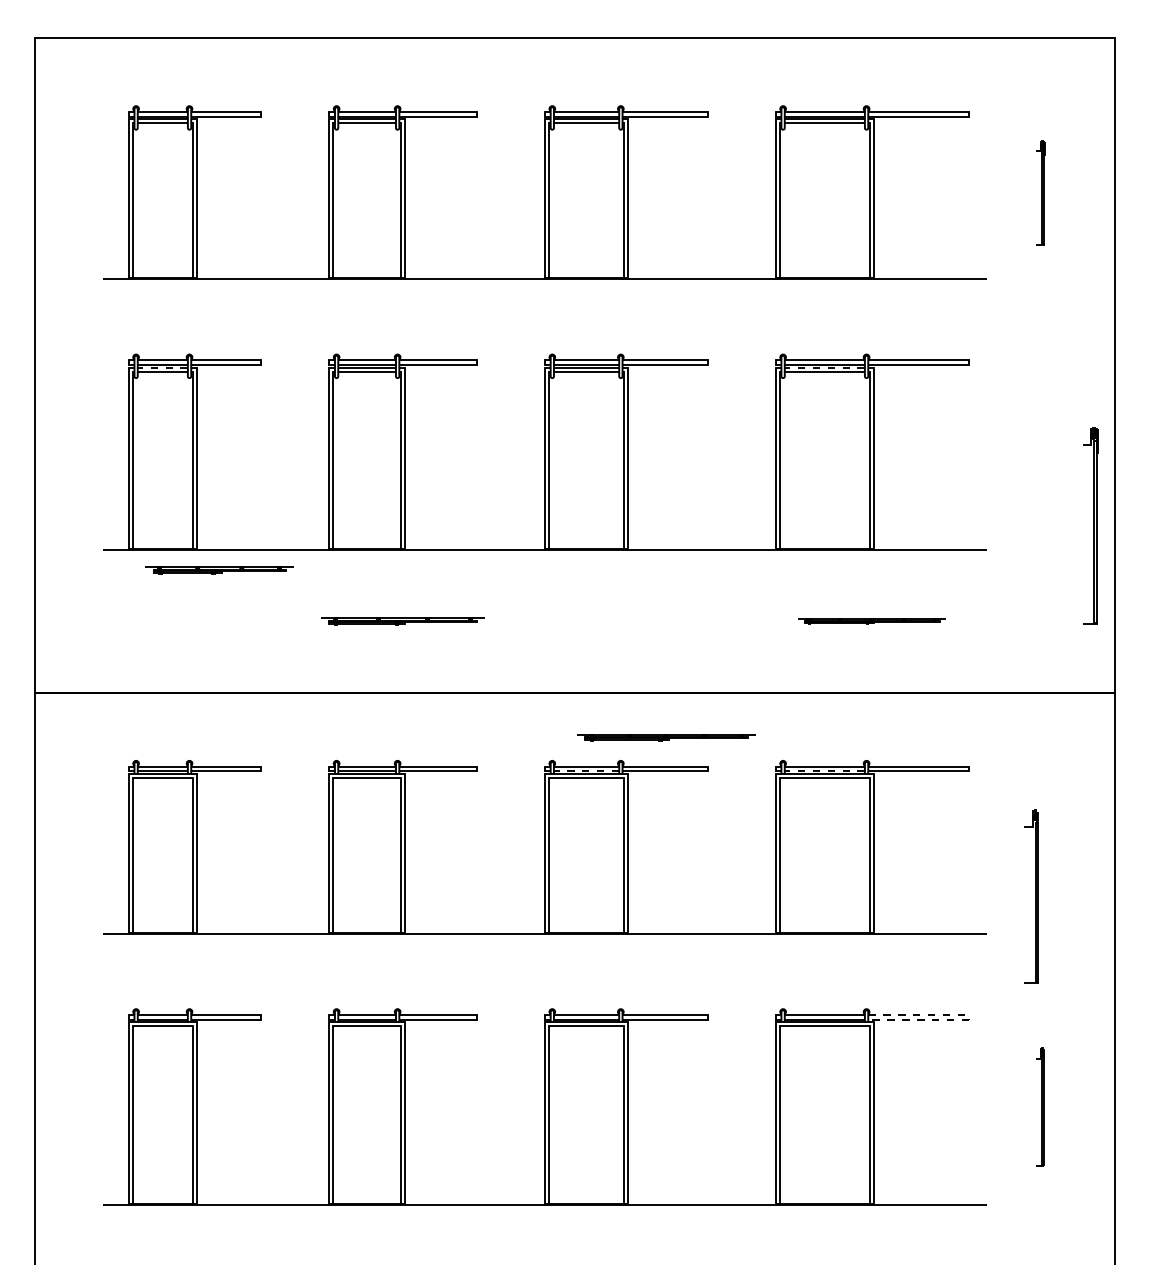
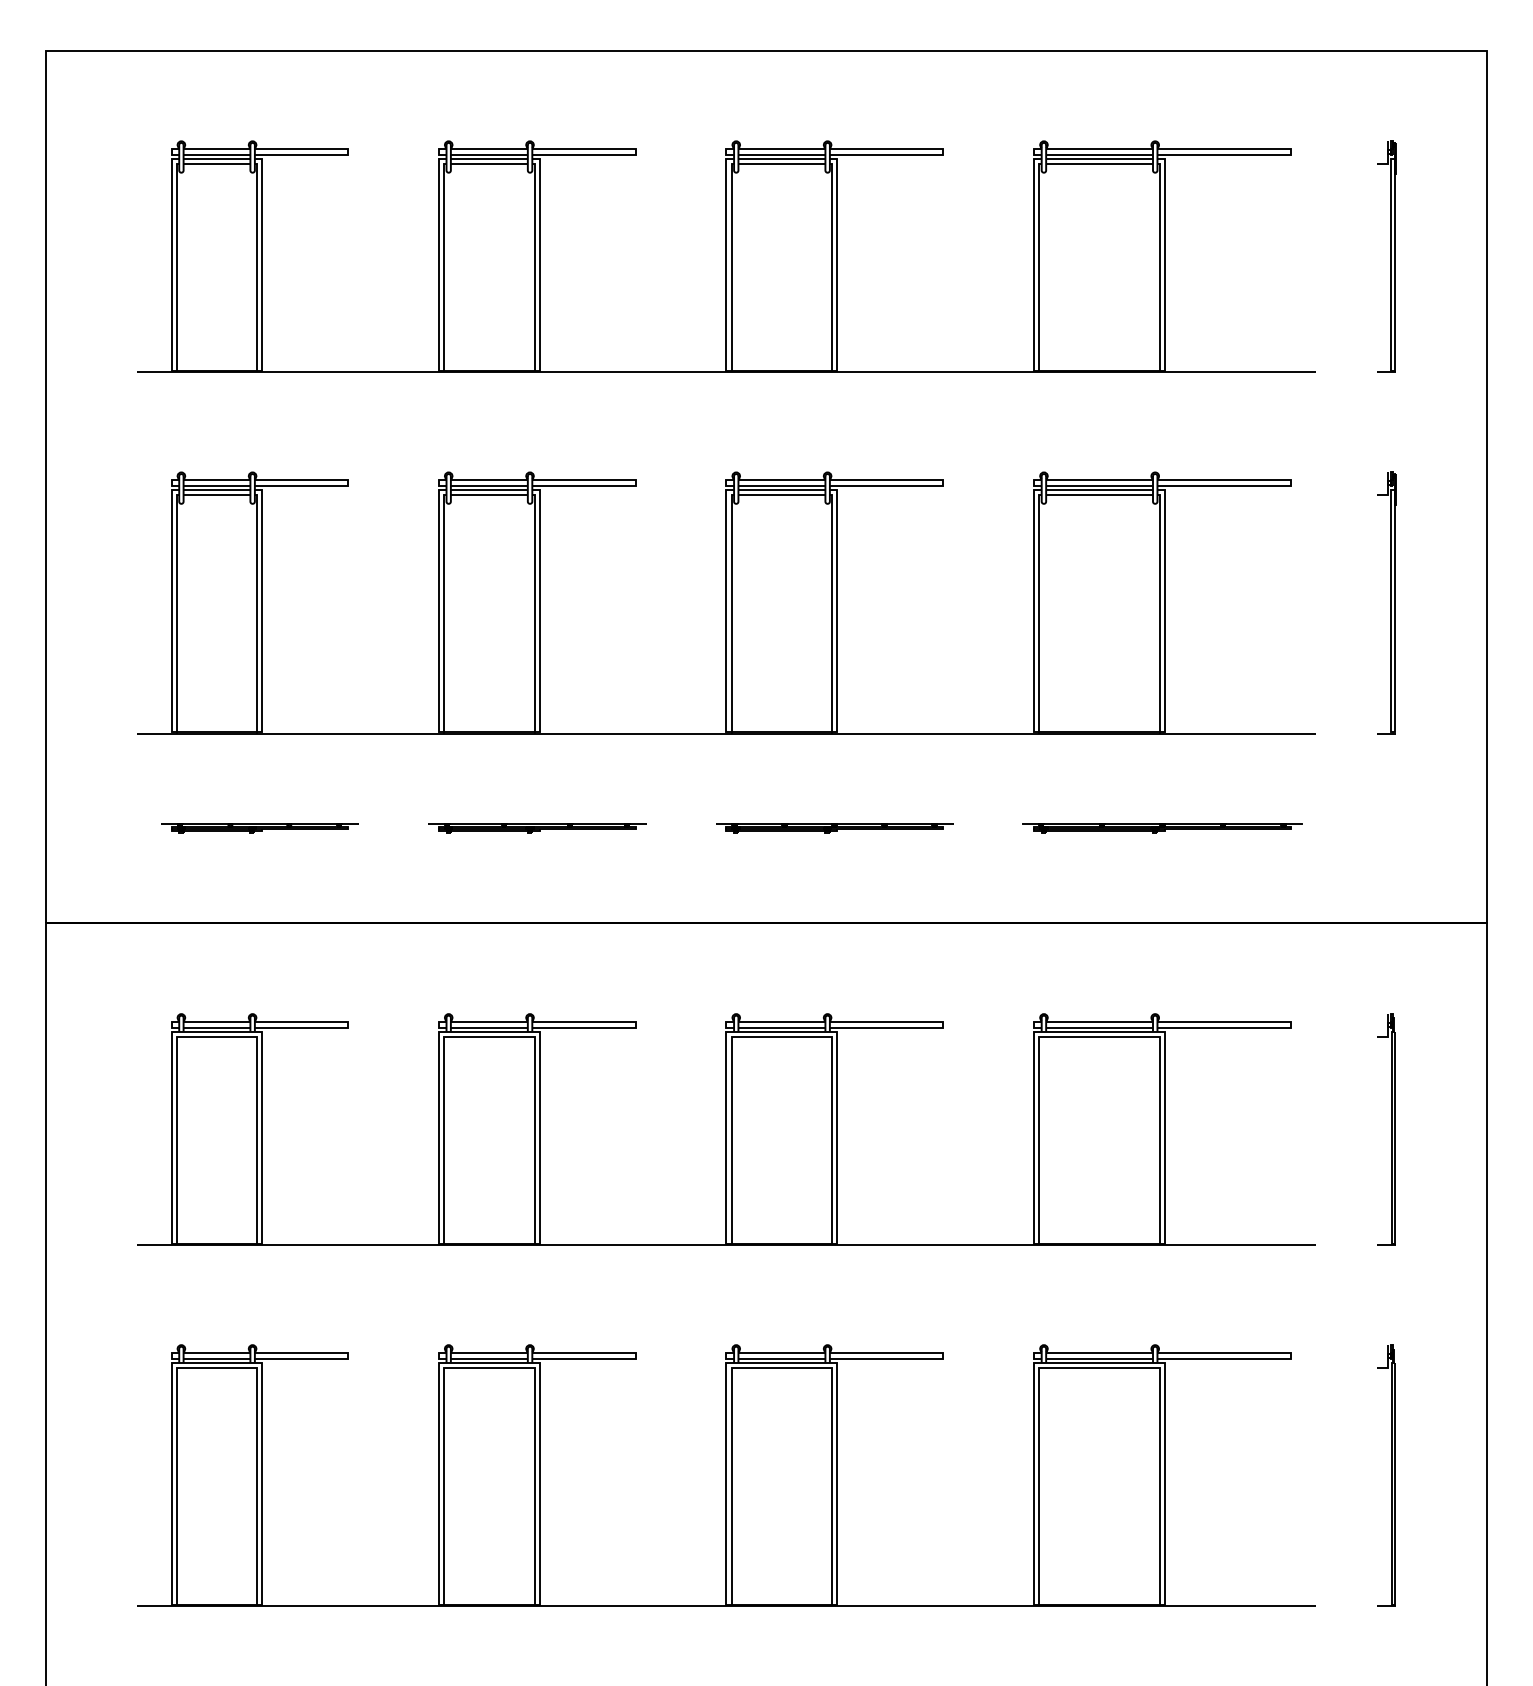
part: (1040, 192) -> (1386, 256), size x1.67
line: (162, 368) -> (216, 490), dashed -> solid
line: (824, 368) -> (1099, 490), dashed -> solid
part: (1090, 525) -> (1386, 602), moved
part: (219, 570) -> (259, 828), moved
part: (872, 621) -> (1162, 828), size x1.43
part: (666, 737) -> (834, 828), moved
line: (586, 770) -> (781, 1027), dashed -> solid
line: (824, 770) -> (1099, 1027), dashed -> solid
part: (1031, 896) -> (1386, 1129), moved
line: (968, 1017) -> (1291, 1356), dashed -> solid
part: (1040, 1106) -> (1386, 1475), size x1.67

